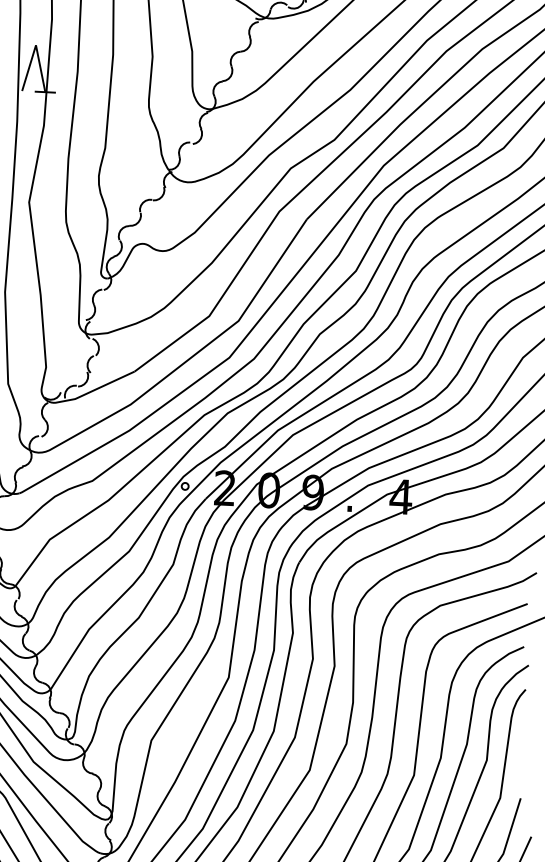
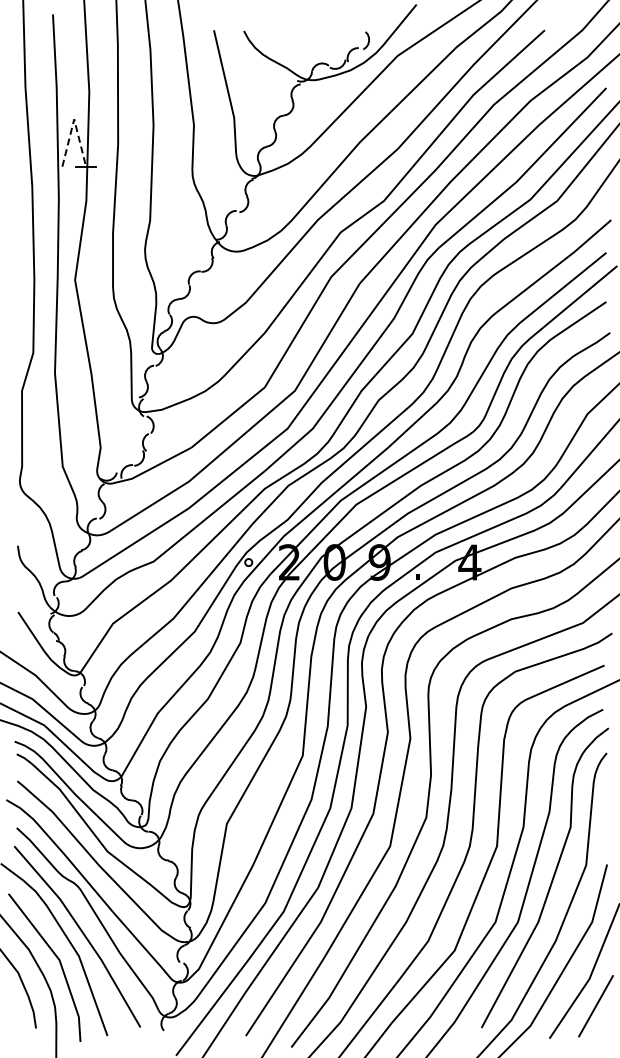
line: (36, 45) -> (74, 119), solid -> dashed

